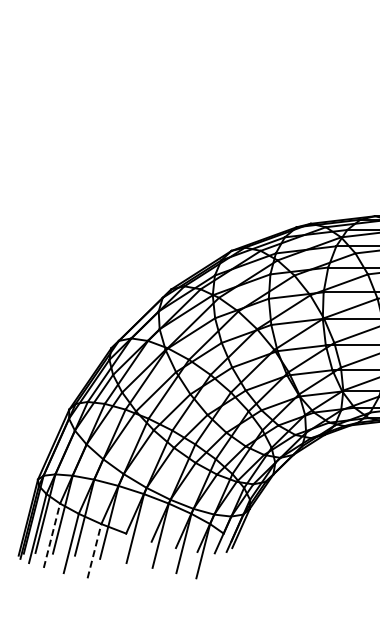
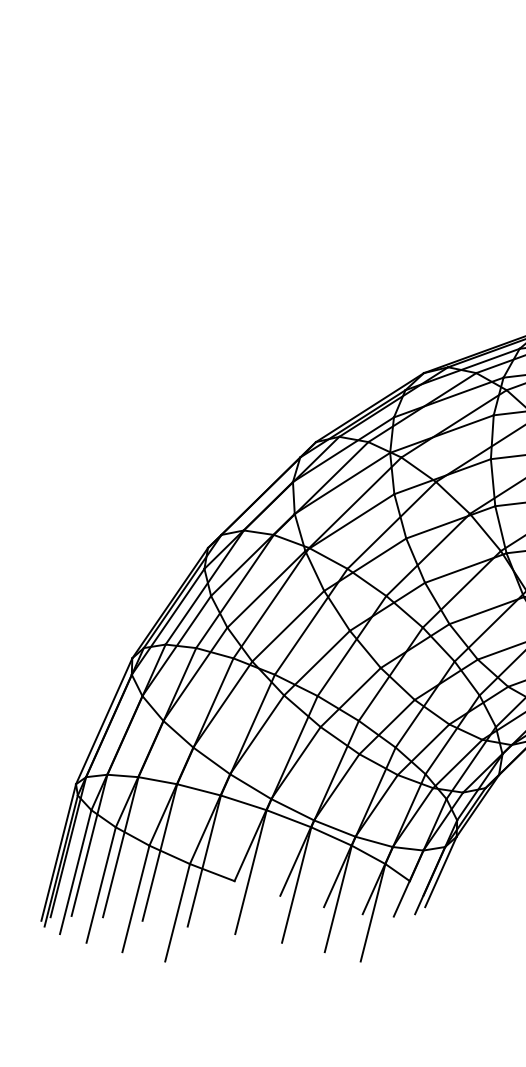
line: (52, 535) -> (102, 884), dashed -> solid
line: (94, 551) -> (177, 913), dashed -> solid

